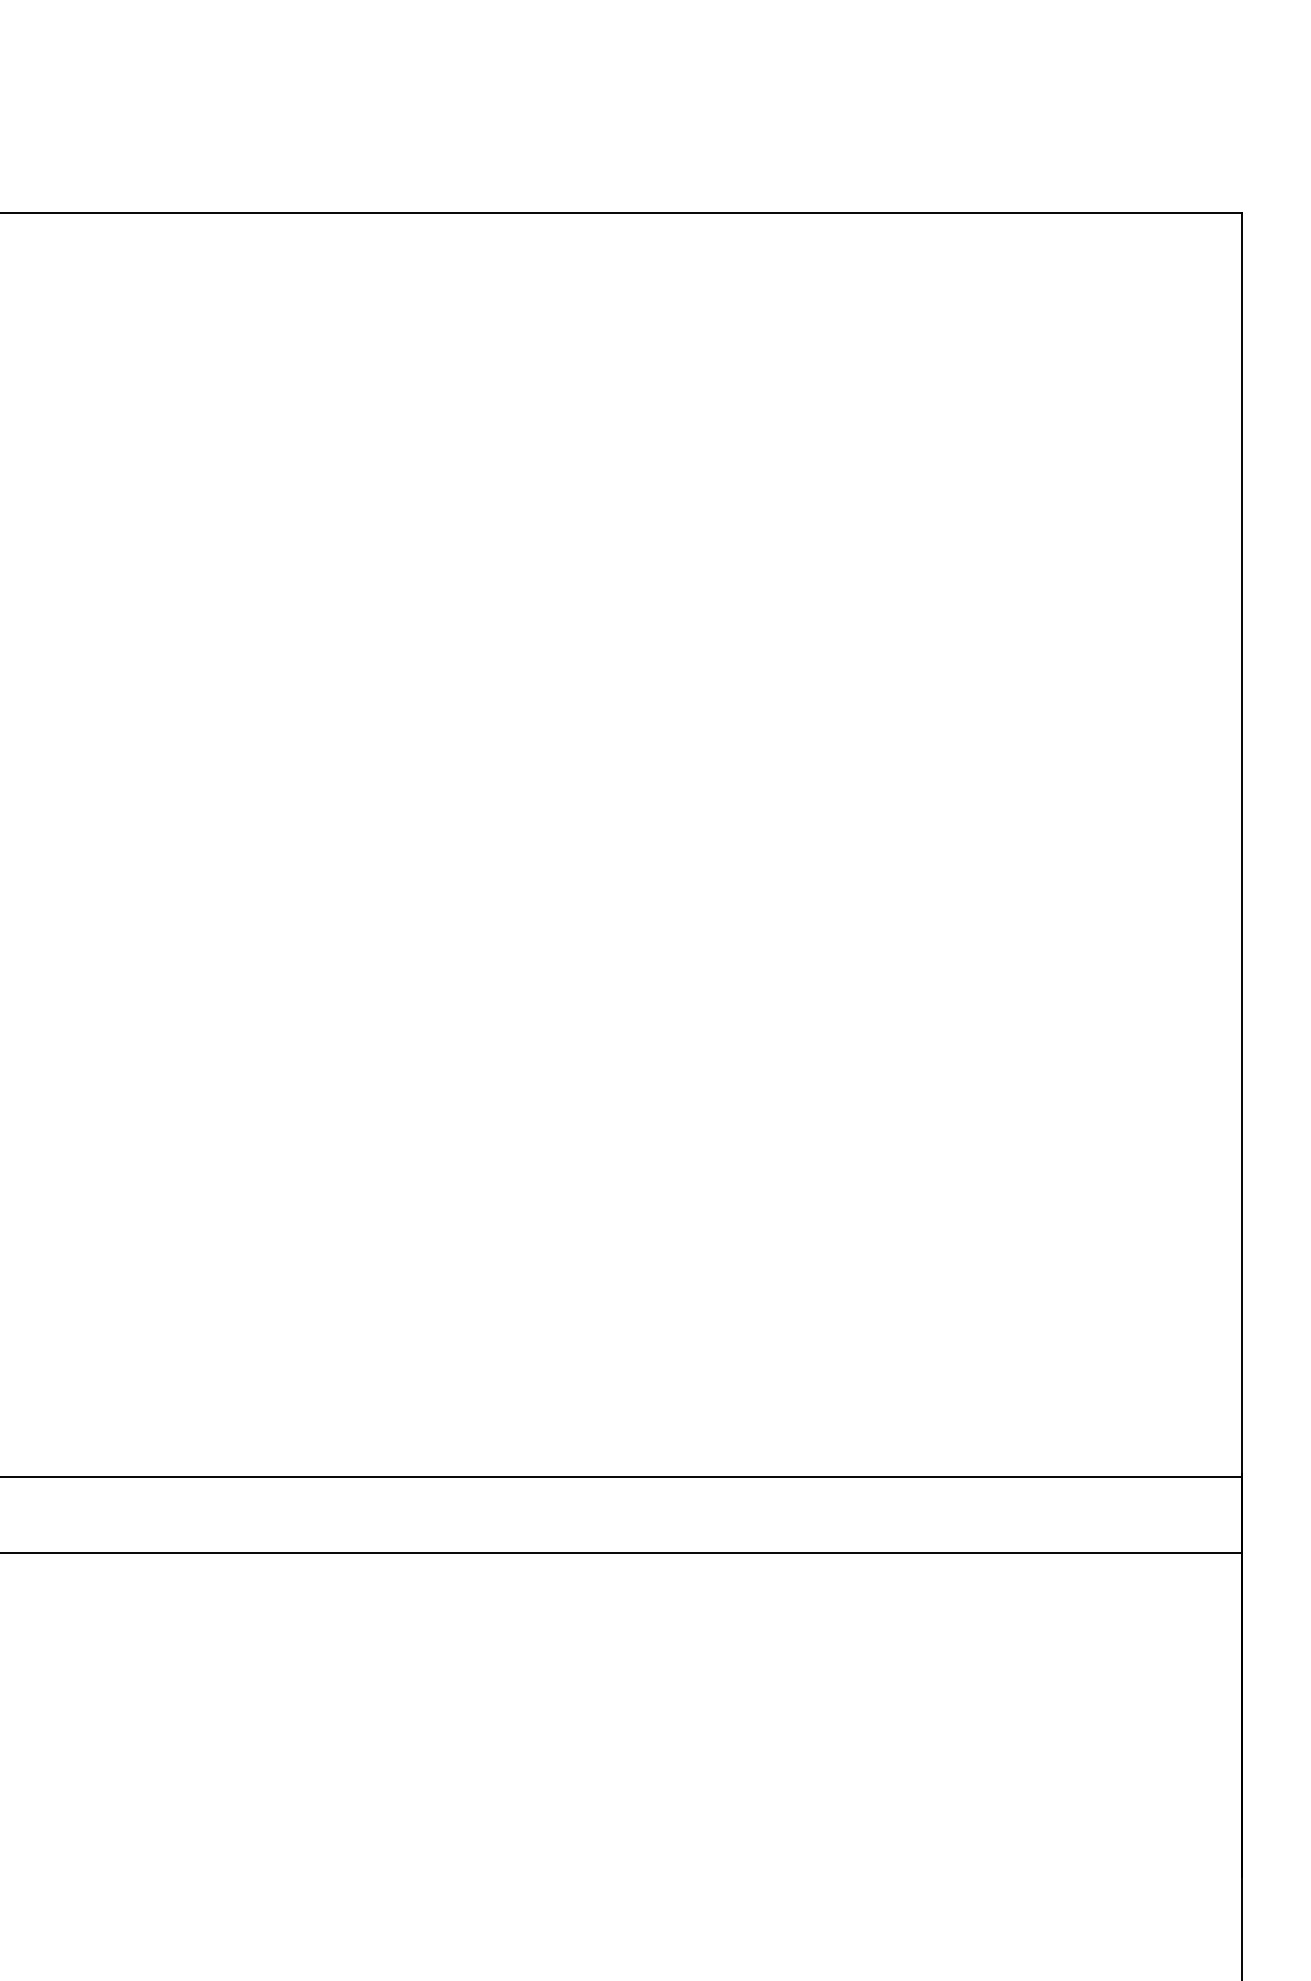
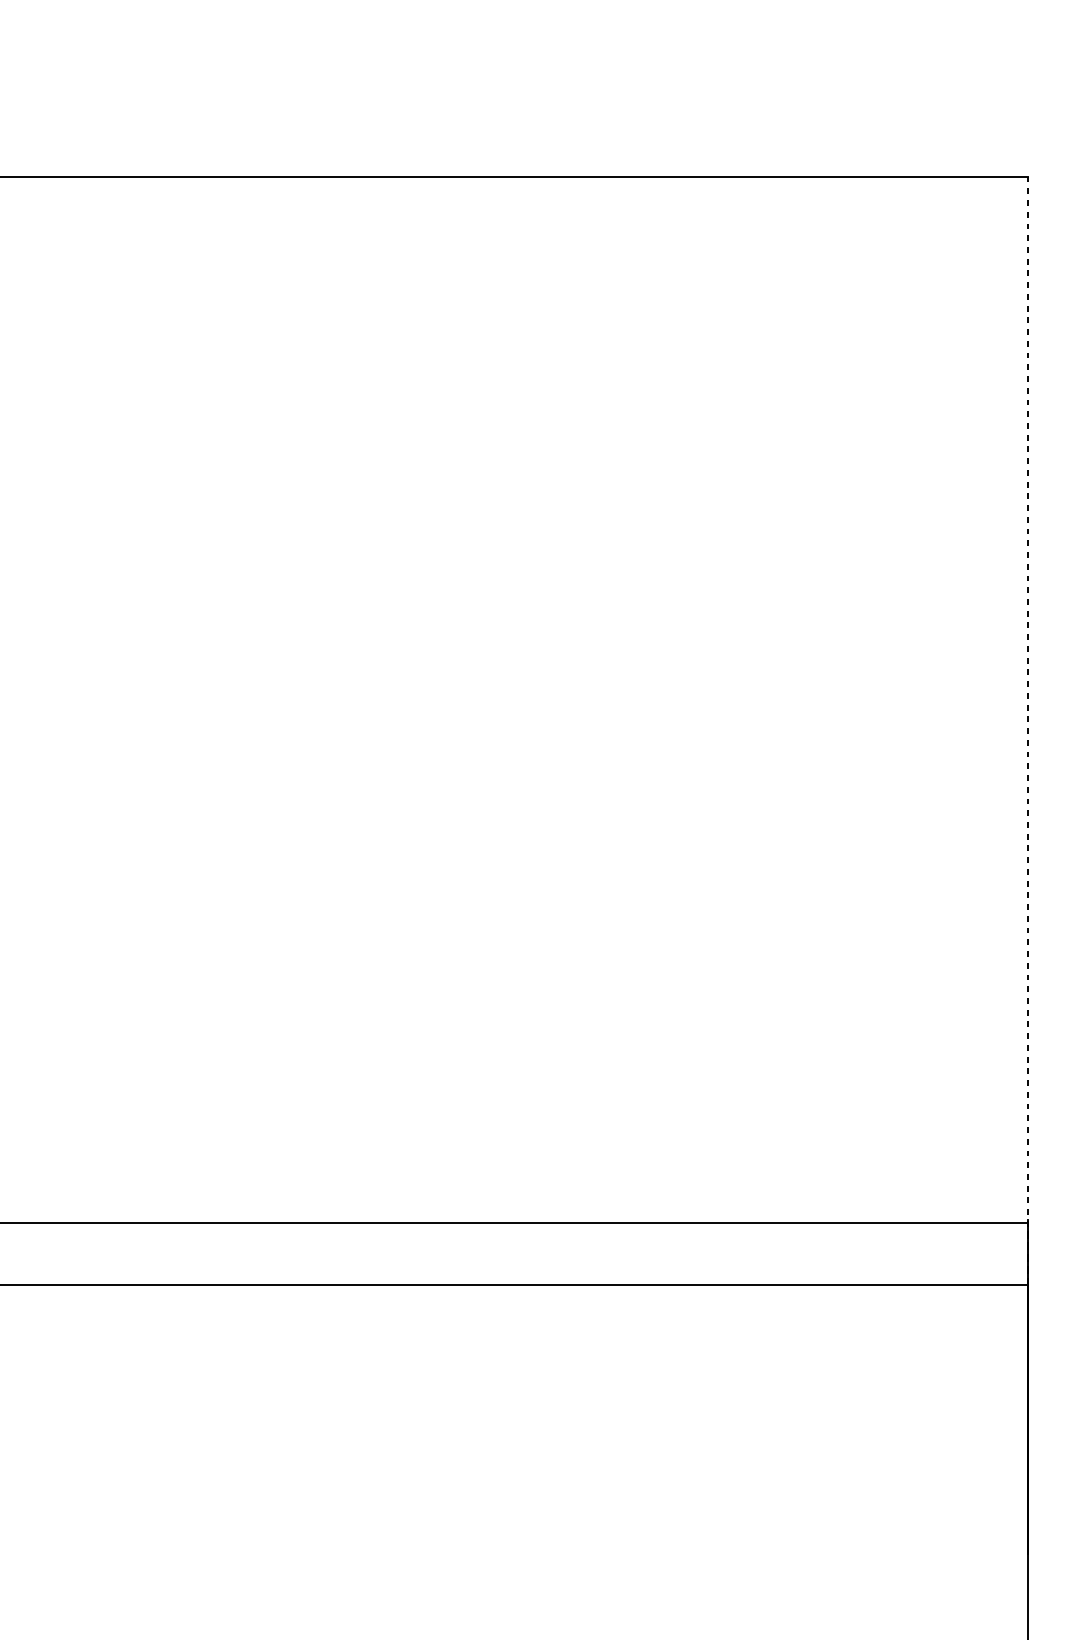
line: (1242, 883) -> (1028, 731), solid -> dashed

